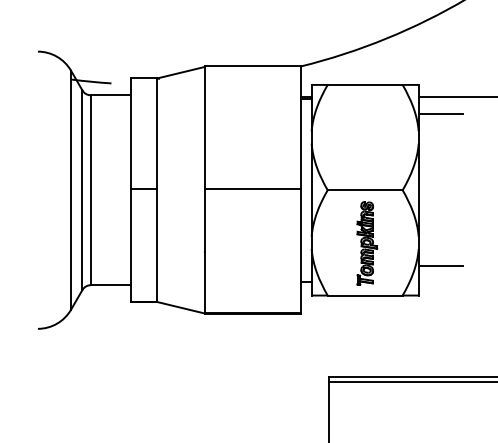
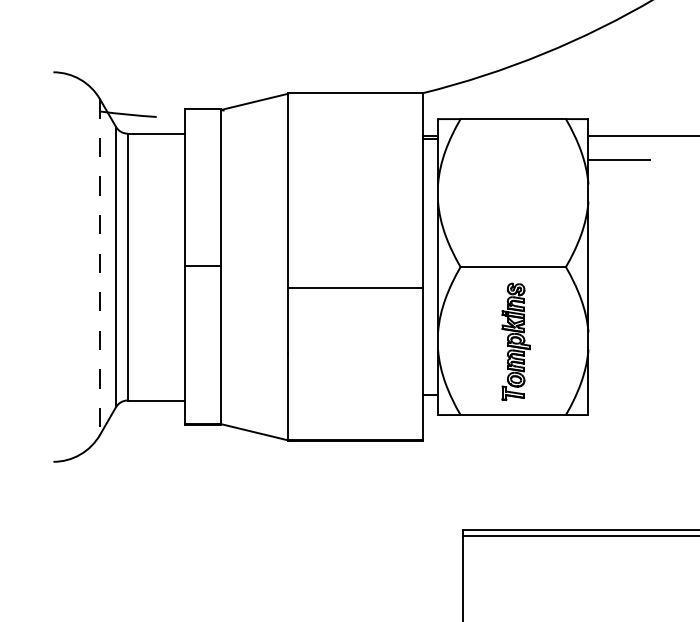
line: (252, 189) -> (354, 288), moved
line: (71, 190) -> (100, 267), solid -> dashed
line: (440, 266) -> (619, 374), removed

